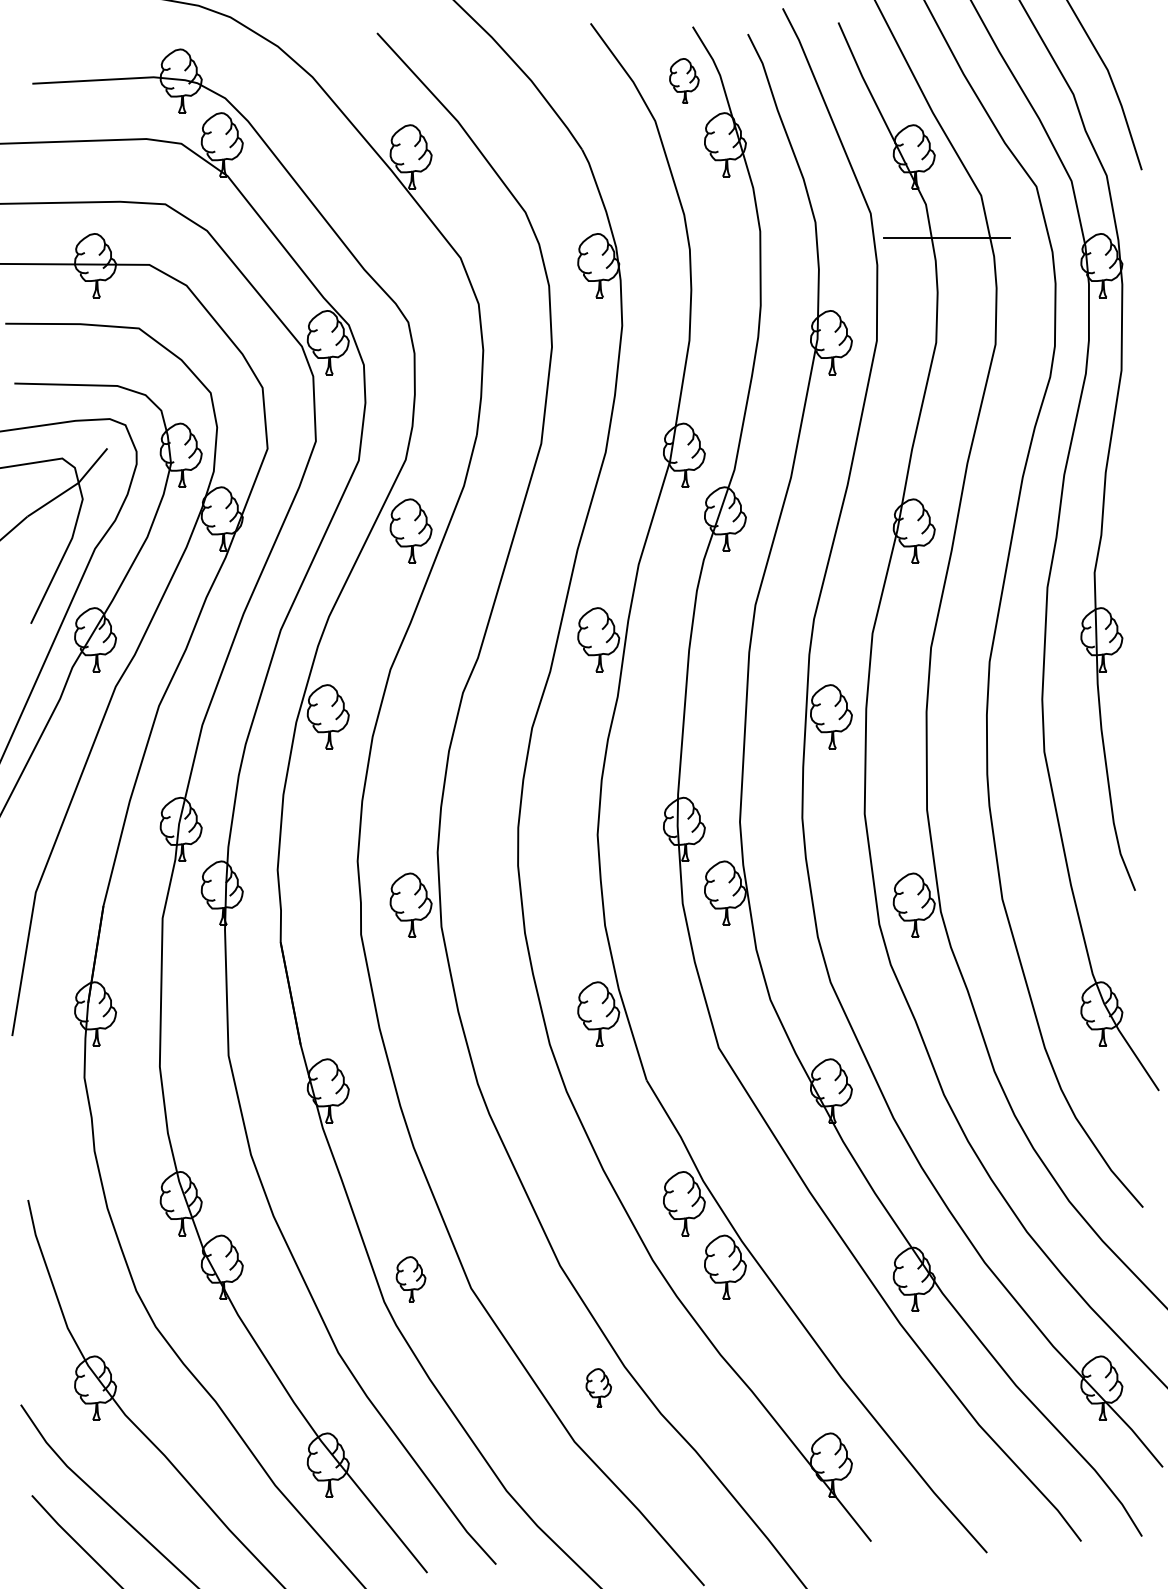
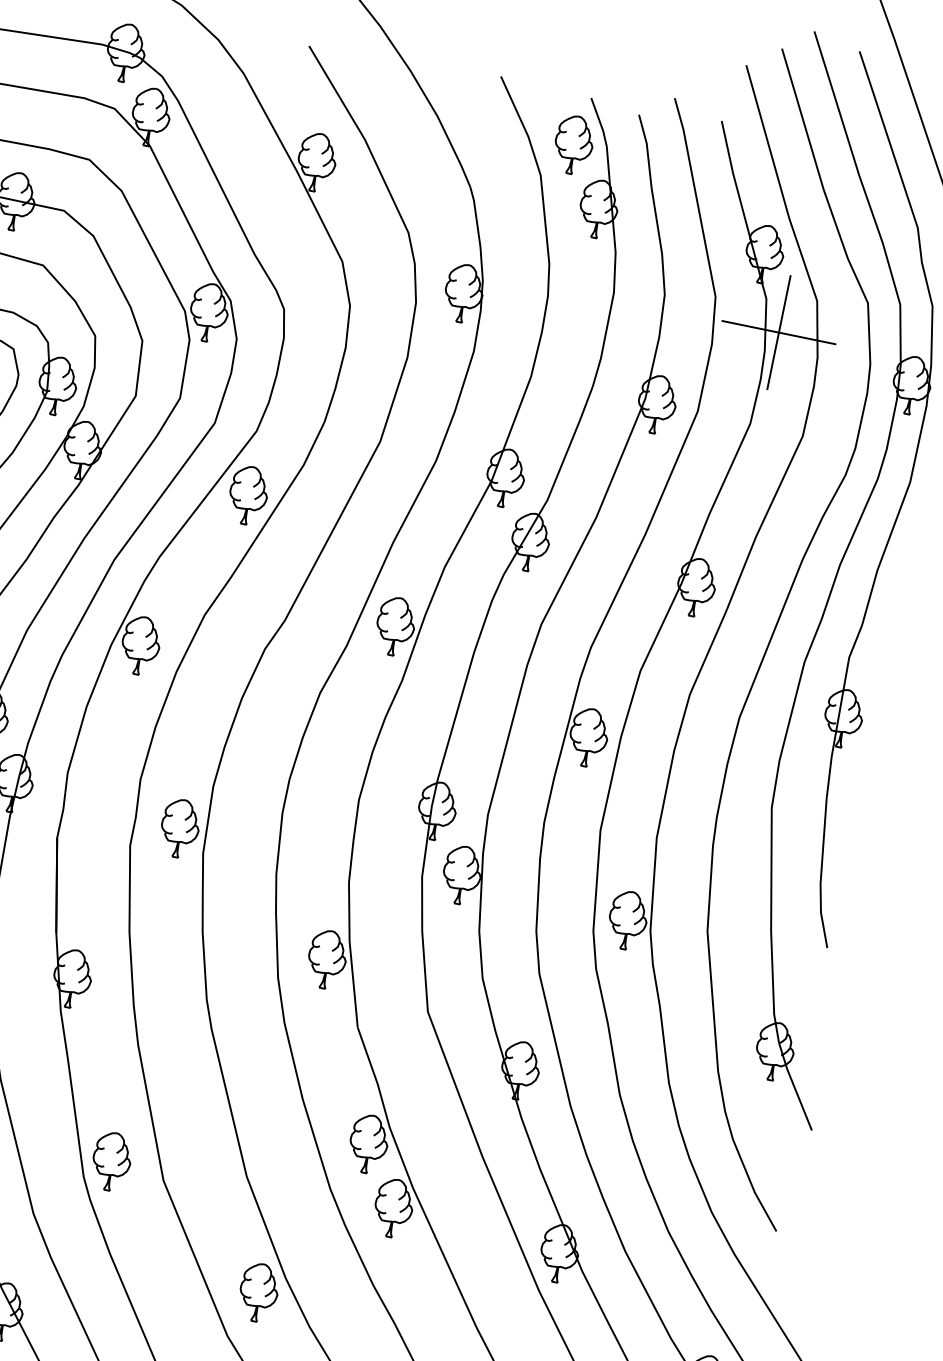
part: (684, 80) -> (574, 144), size x1.43
line: (946, 237) -> (778, 332), added
part: (410, 1278) -> (111, 1160), size x1.43
part: (598, 1387) -> (258, 1292), size x1.67

